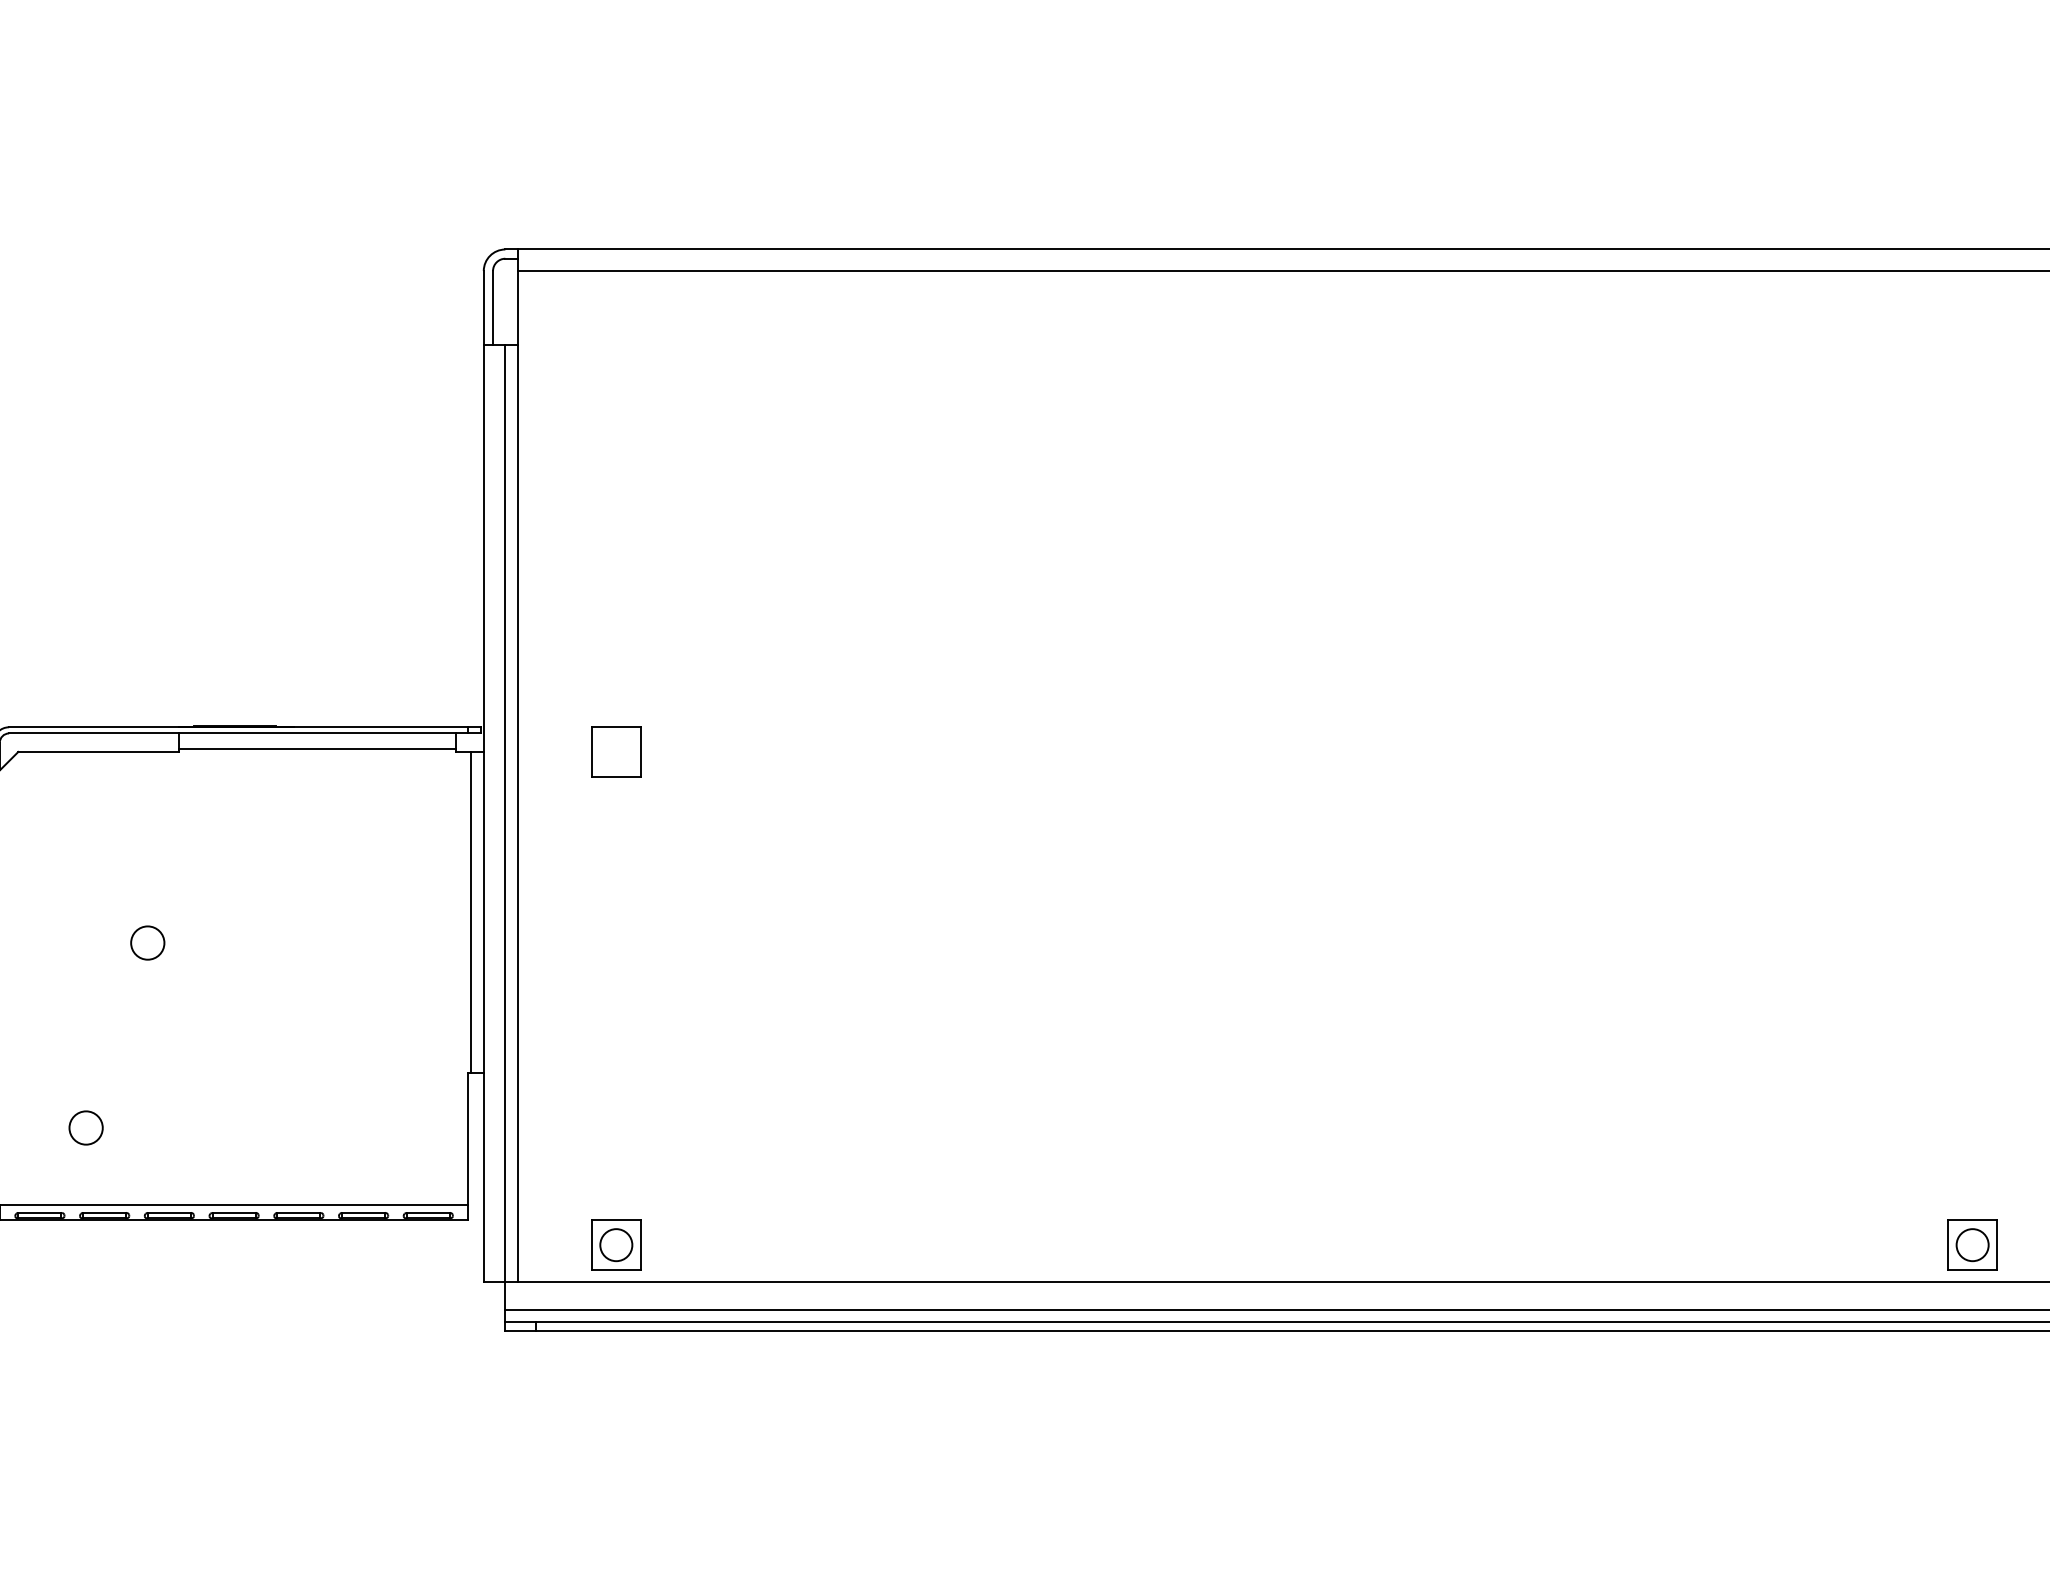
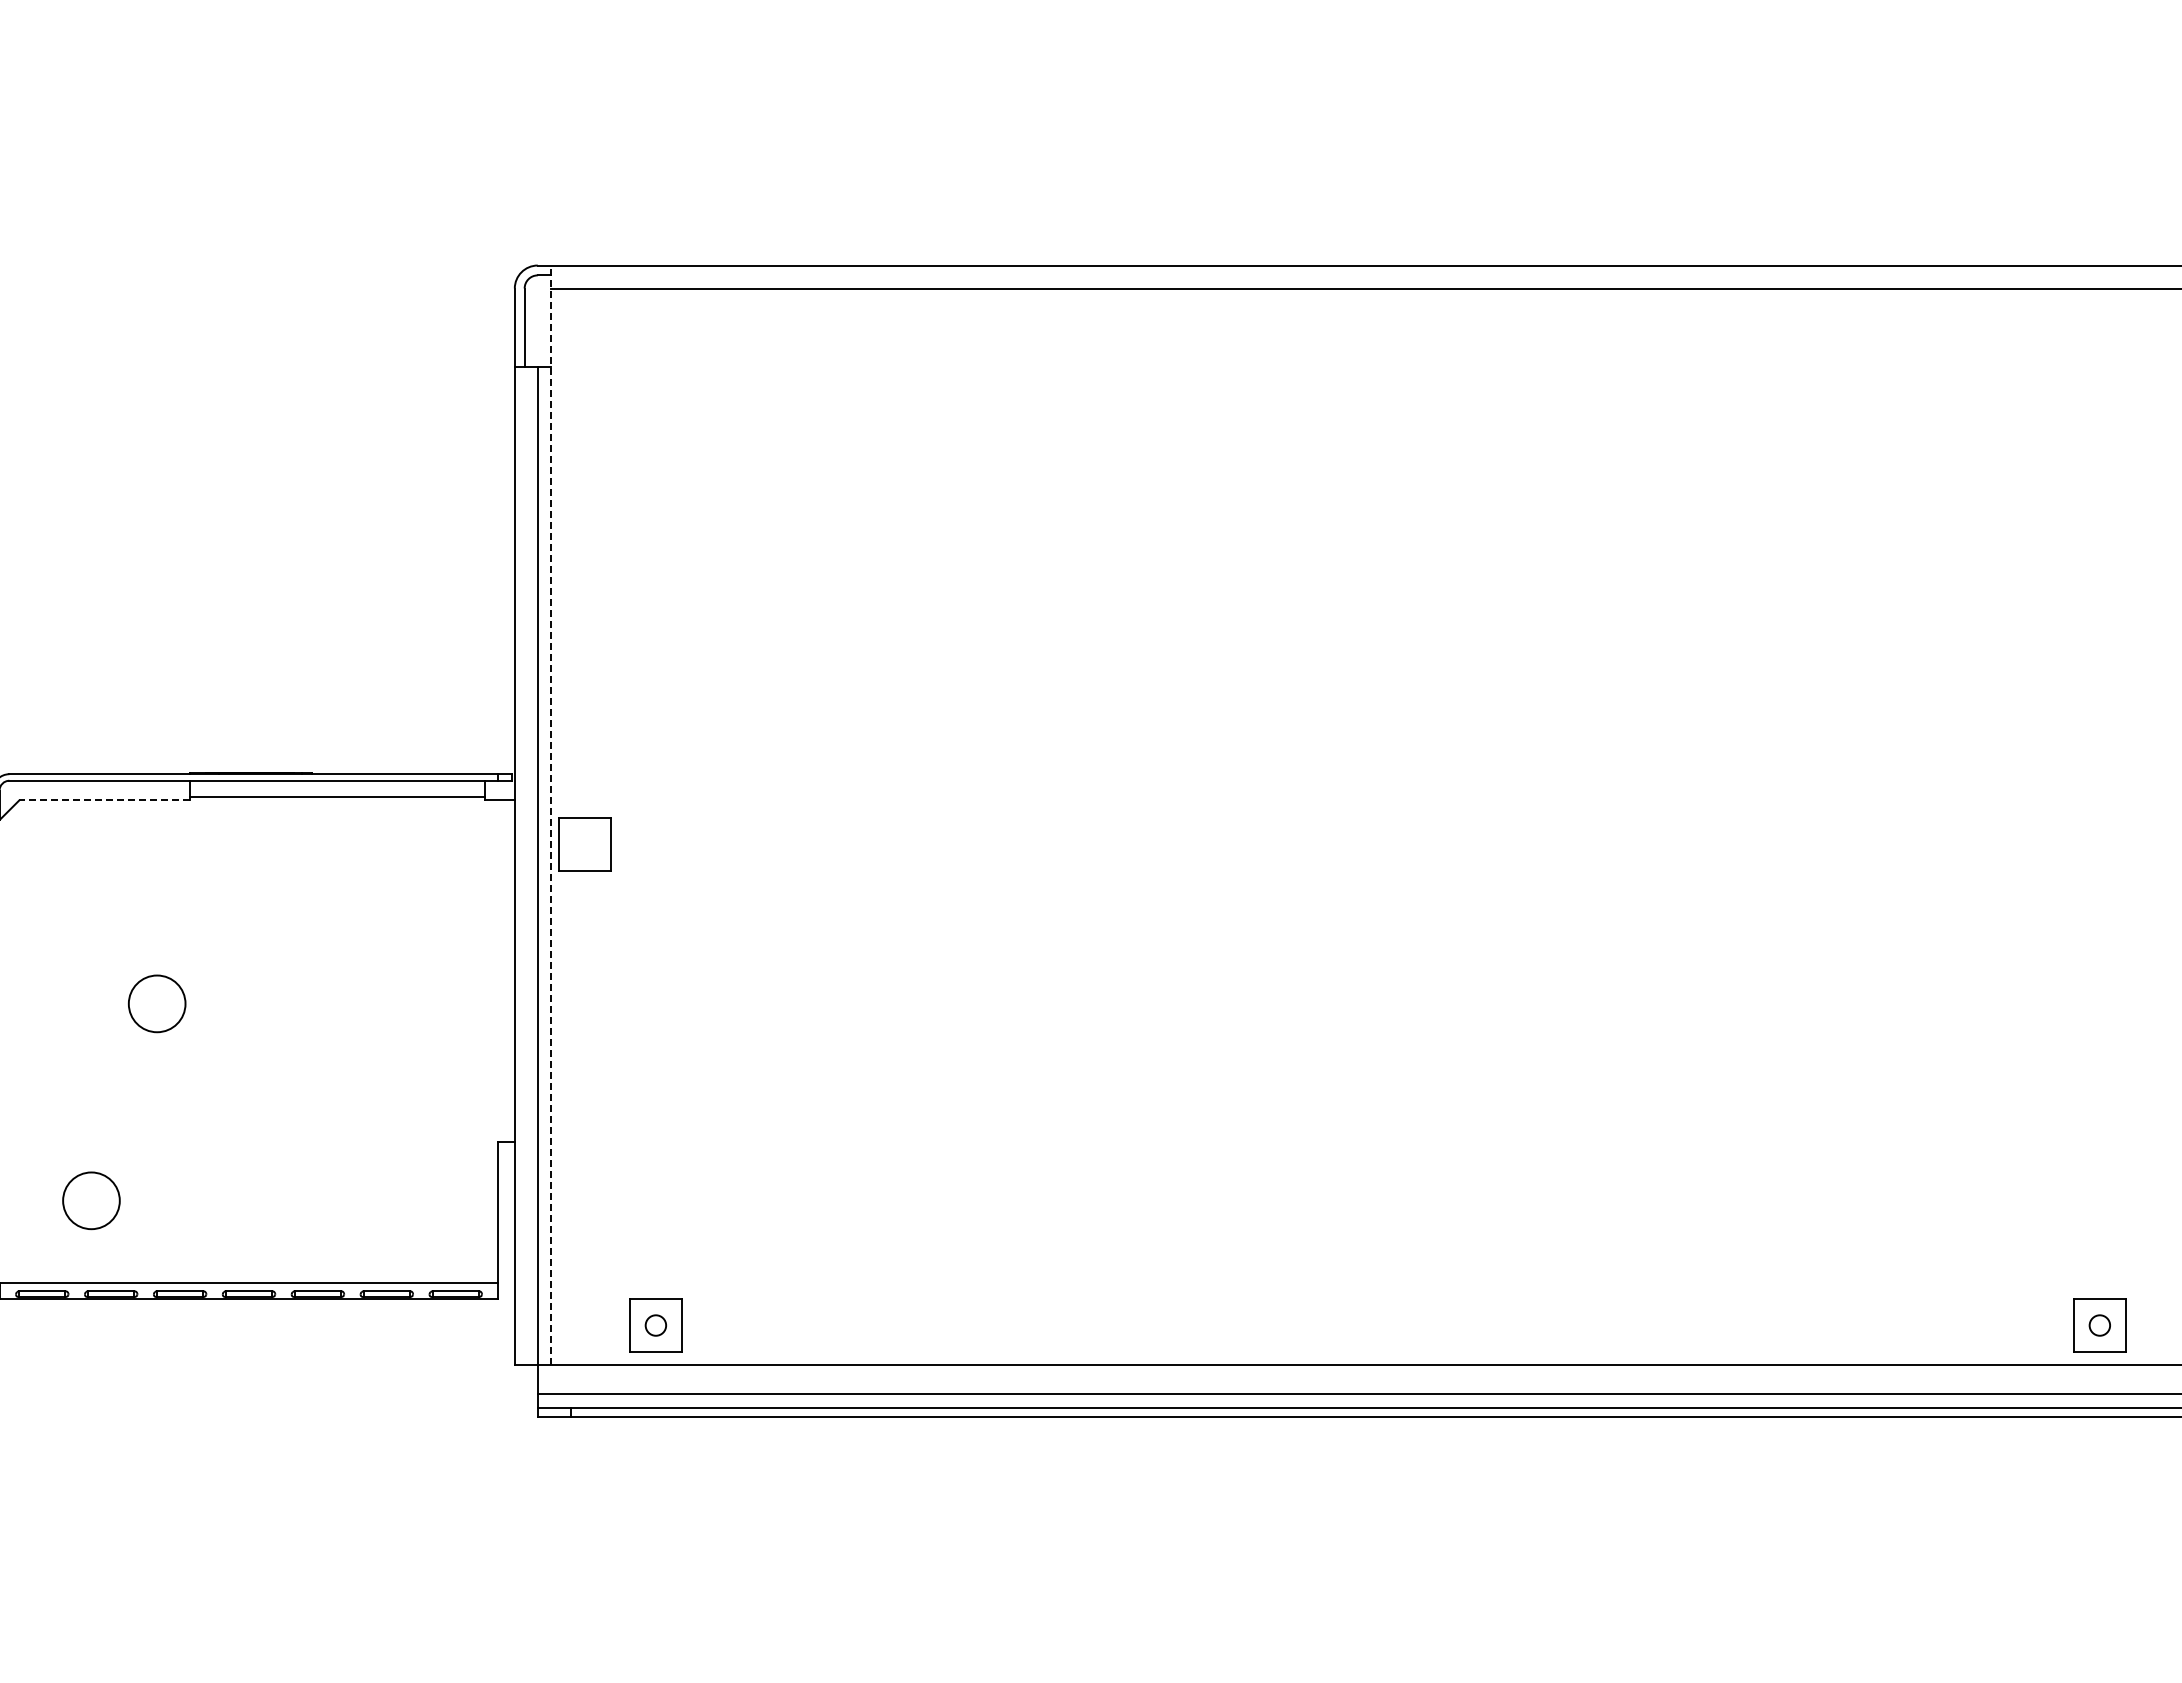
line: (98, 751) -> (104, 800), solid -> dashed
part: (615, 751) -> (584, 844), moved
line: (517, 766) -> (550, 815), solid -> dashed
line: (471, 911) -> (501, 970), removed
circle: (147, 942) -> (156, 1003), size x1.6
circle: (86, 1127) -> (91, 1200), size x1.6
circle: (615, 1245) -> (655, 1325), size x0.6
circle: (1972, 1245) -> (2099, 1325), size x0.6

